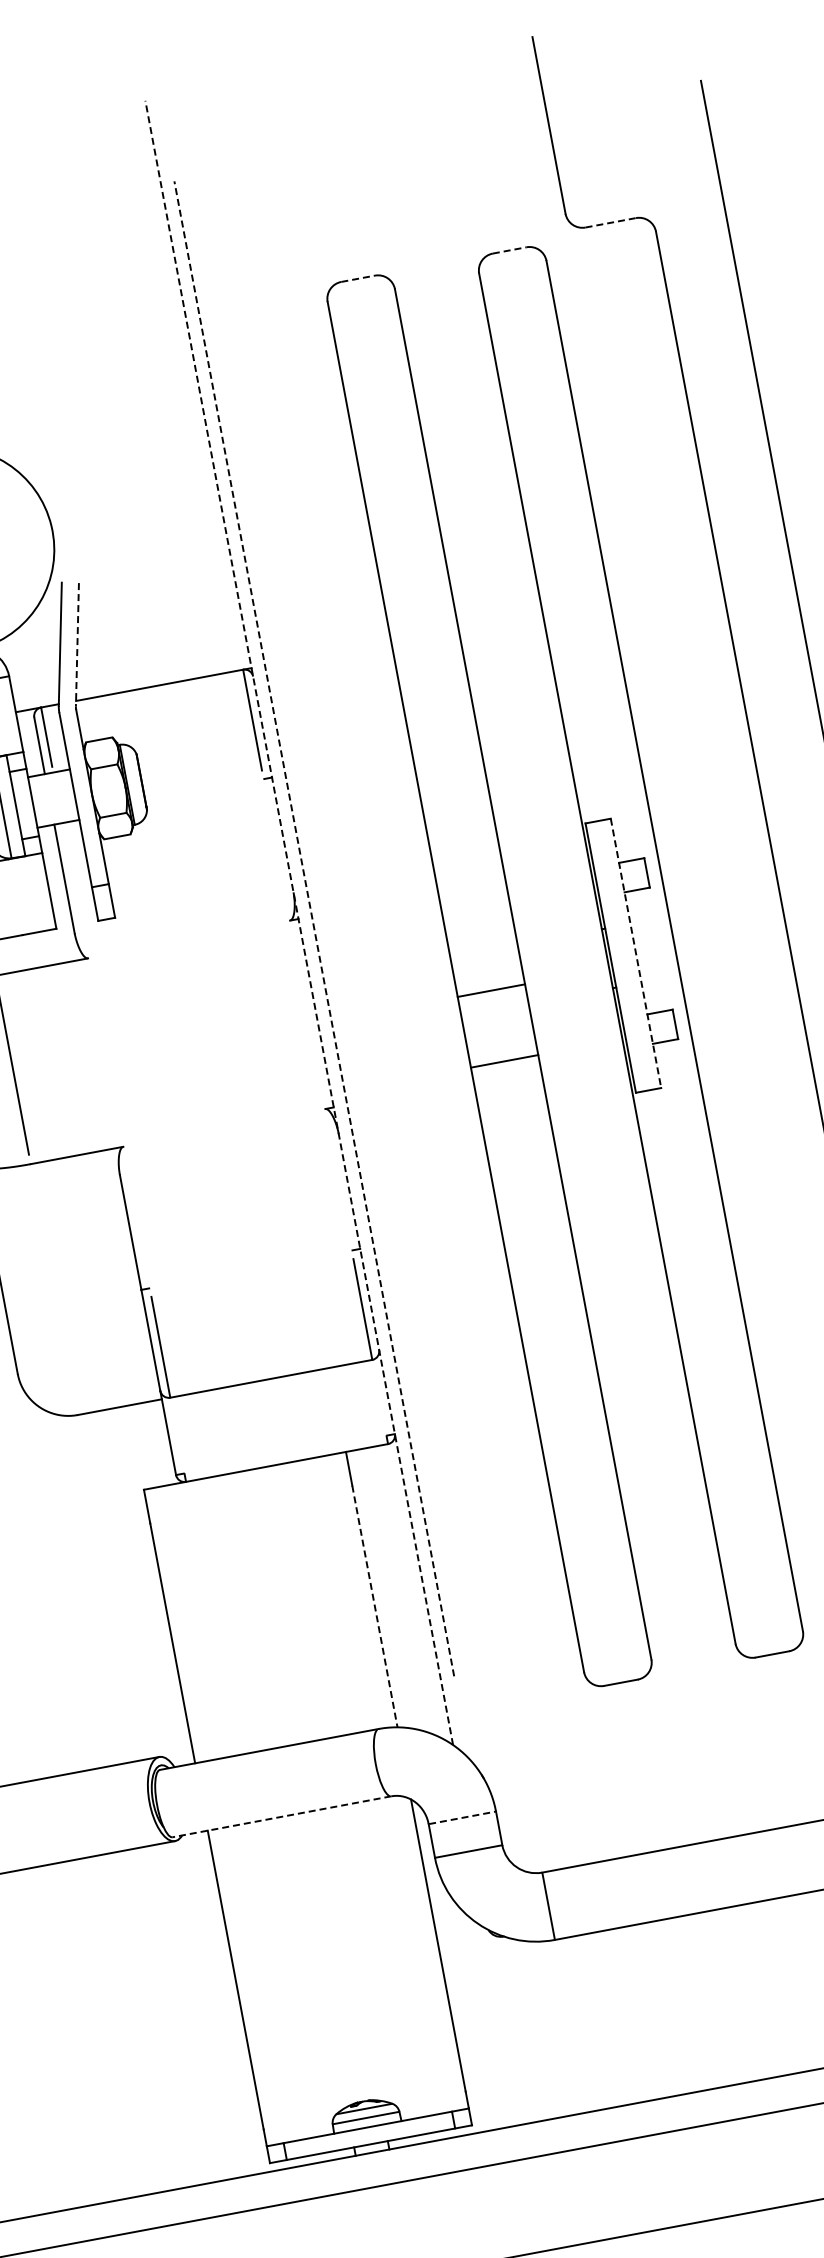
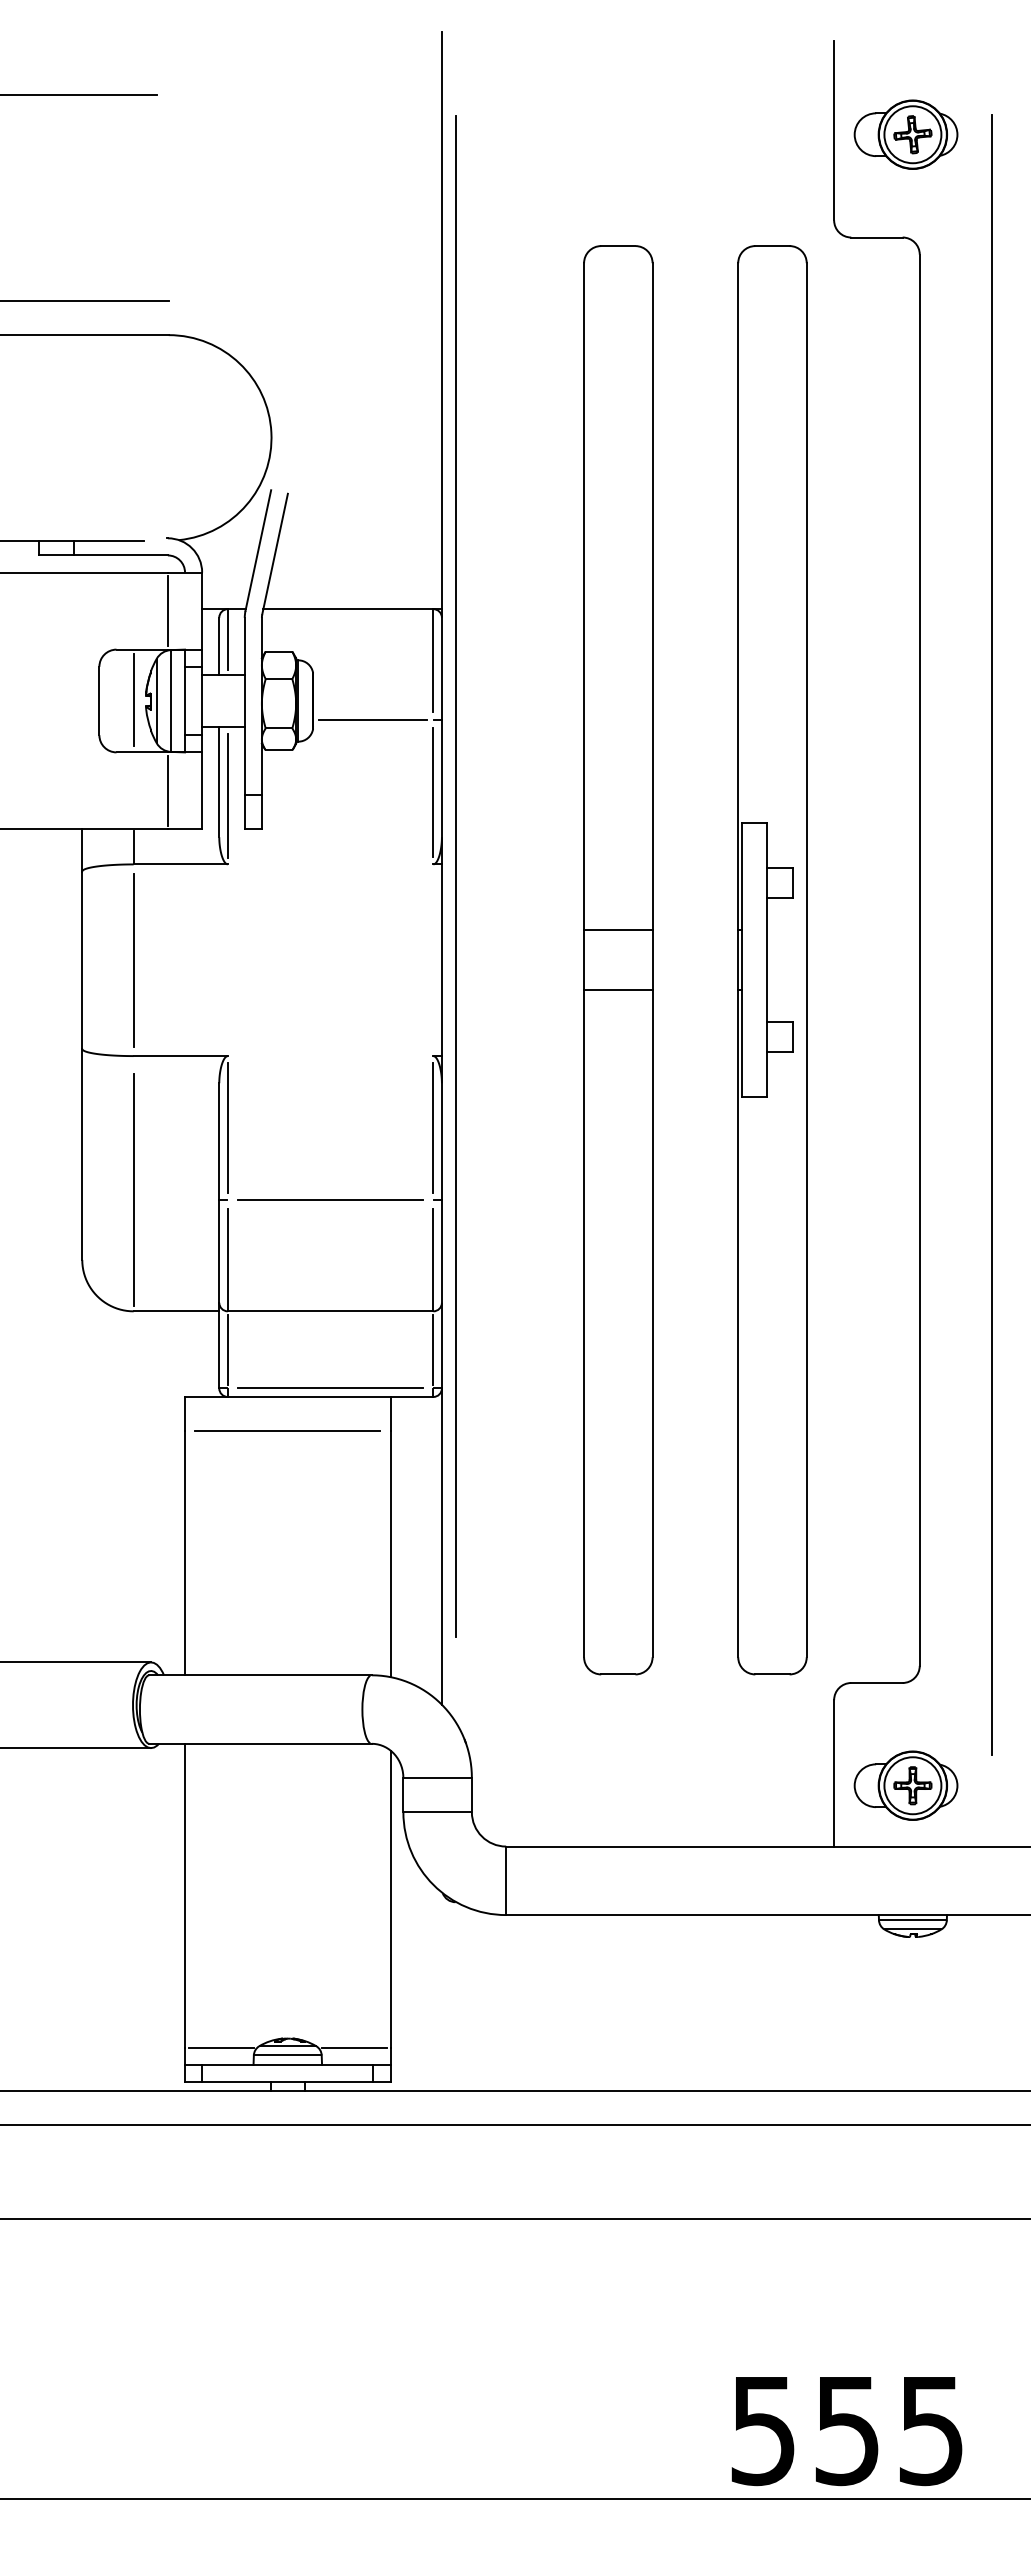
part: (619, 116) -> (905, 134), added
line: (610, 222) -> (876, 237), dashed -> solid
line: (509, 250) -> (772, 246), dashed -> solid
line: (358, 279) -> (618, 246), dashed -> solid
line: (77, 645) -> (275, 554), dashed -> solid
line: (204, 790) -> (373, 720), added
line: (277, 849) -> (433, 792), added
line: (75, 890) -> (227, 795), added
line: (15, 896) -> (167, 790), added
line: (298, 922) -> (441, 867), dashed -> solid
line: (314, 928) -> (455, 876), dashed -> solid
line: (636, 953) -> (767, 960), dashed -> solid
line: (491, 990) -> (618, 930), moved
line: (504, 1061) -> (618, 990), moved
line: (338, 1179) -> (433, 1127), added
line: (136, 1217) -> (227, 1127), added
line: (250, 1269) -> (330, 1200), added
line: (55, 1295) -> (133, 1189), added
line: (379, 1397) -> (433, 1349), added
line: (176, 1435) -> (227, 1349), added
line: (285, 1454) -> (330, 1388), added
line: (251, 1504) -> (287, 1431), added
line: (374, 1606) -> (390, 1554), dashed -> solid
line: (281, 1816) -> (260, 1743), dashed -> solid
line: (462, 1818) -> (437, 1778), dashed -> solid
line: (429, 2098) -> (353, 2047), added
line: (298, 2122) -> (220, 2047), added

